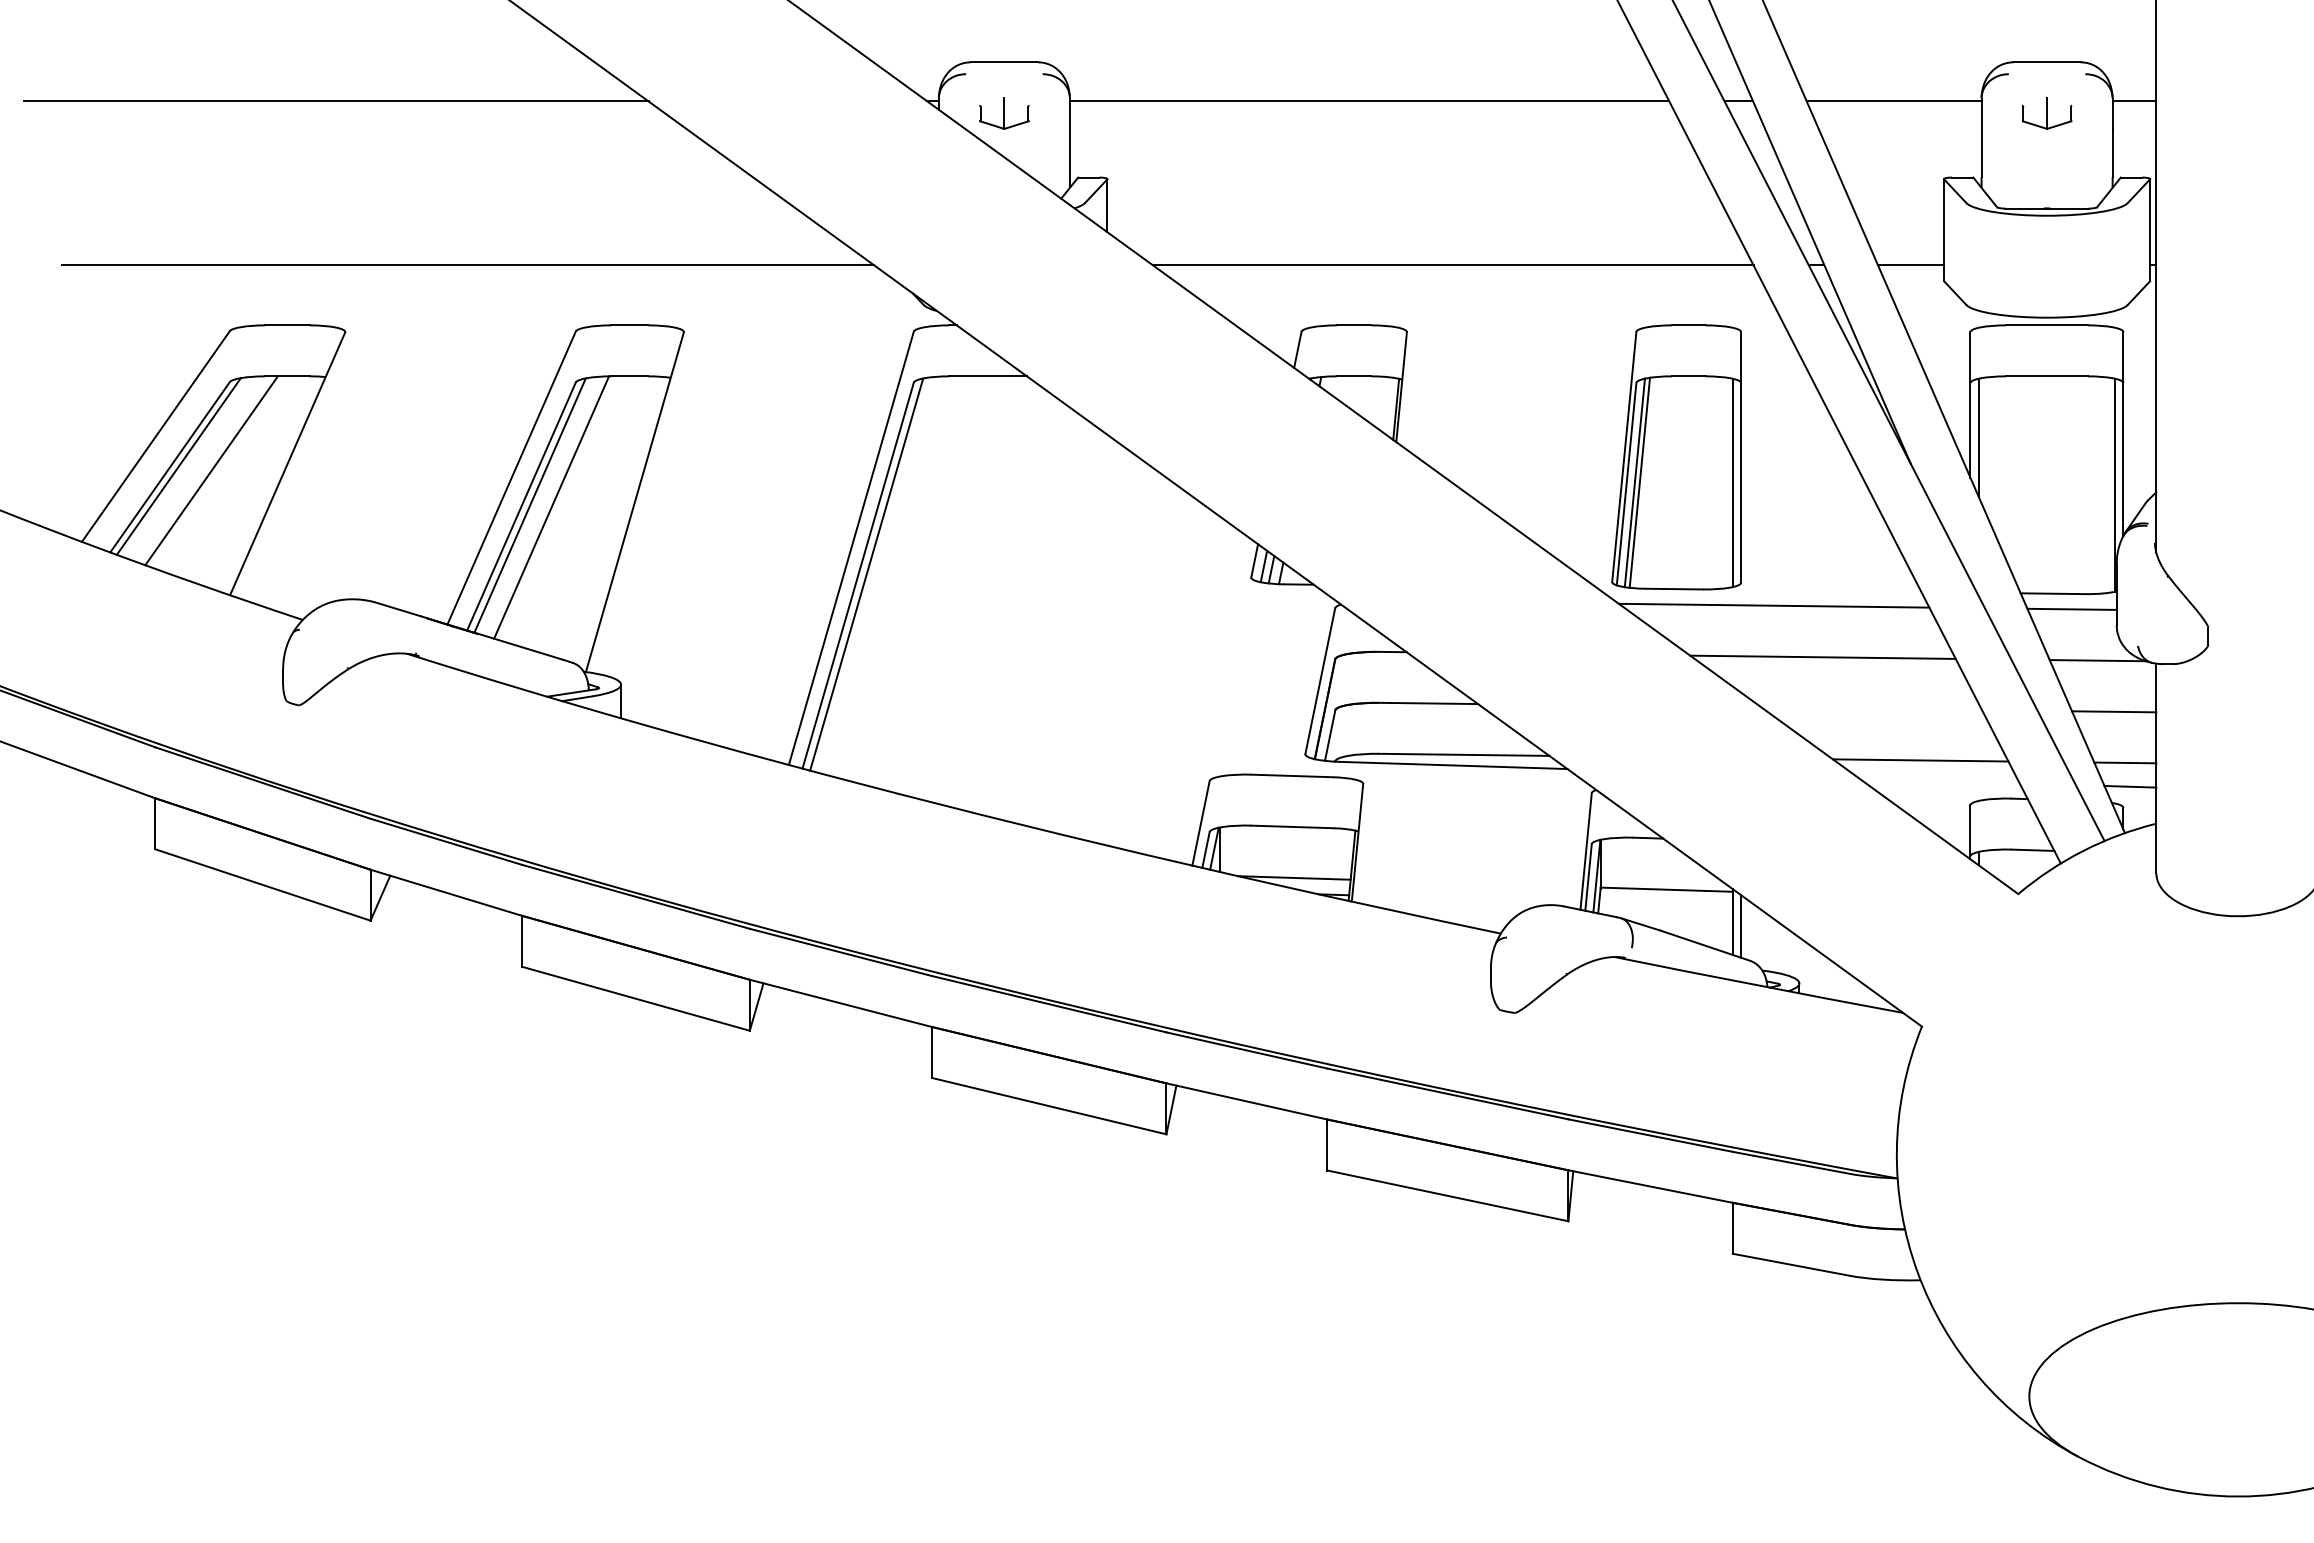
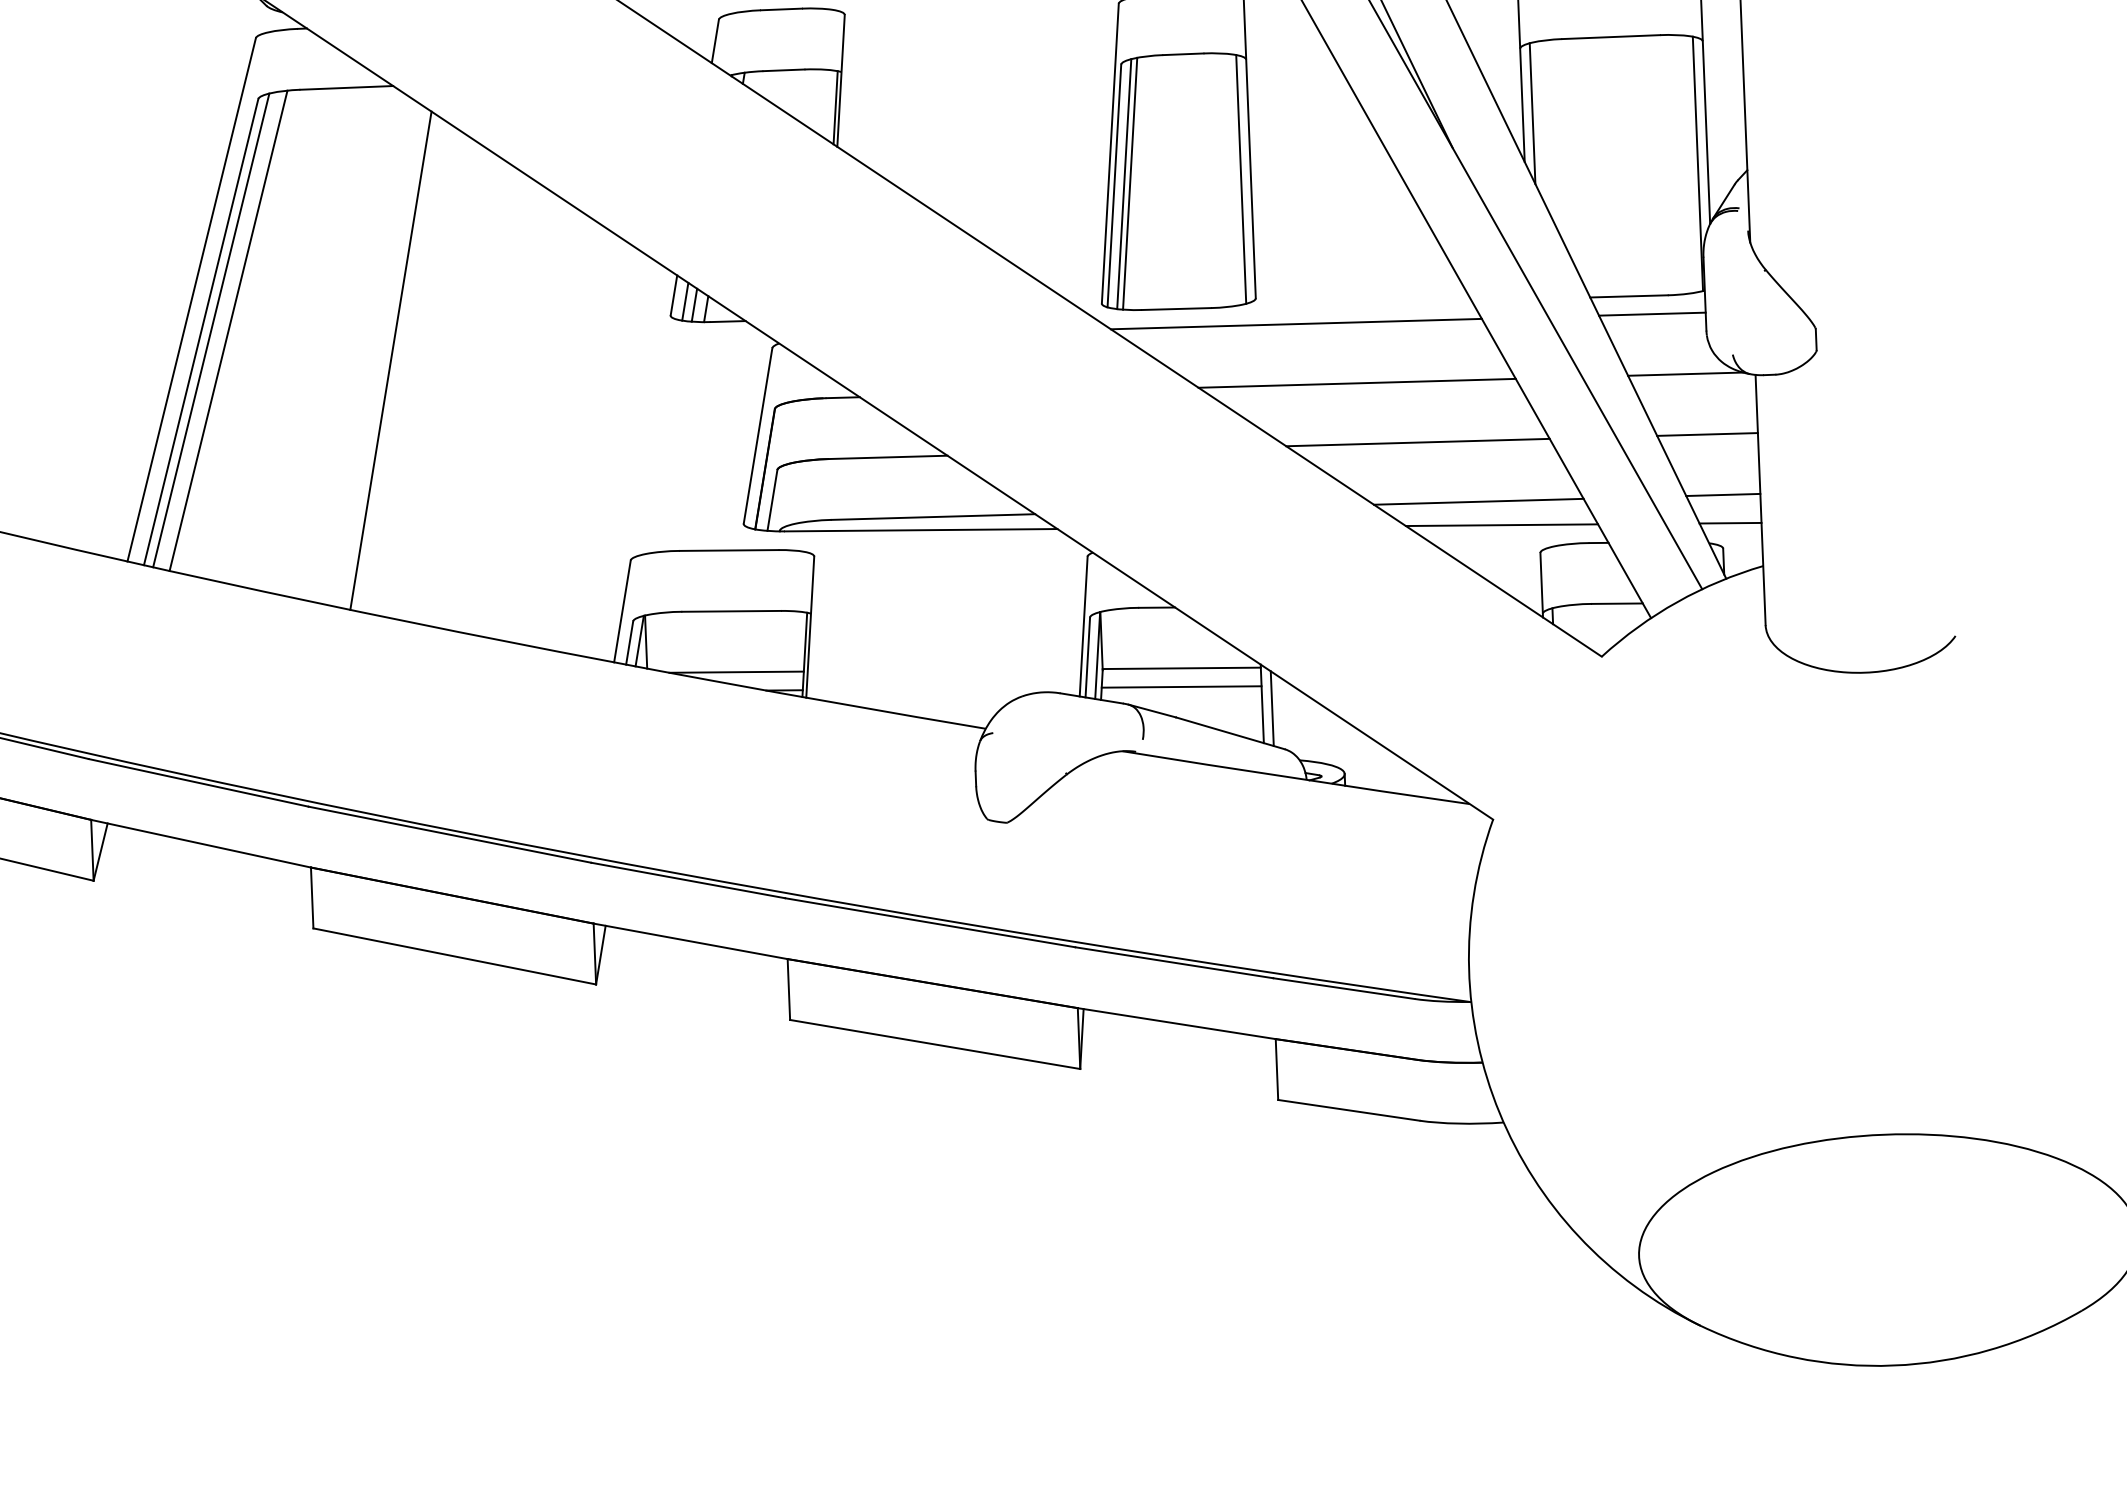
line: (880, 575) -> (227, 330), added
line: (1015, 605) -> (390, 360), added
line: (1871, 708) -> (1417, 442), added
line: (1938, 780) -> (1501, 524), added
line: (1665, 905) -> (1181, 687), added

